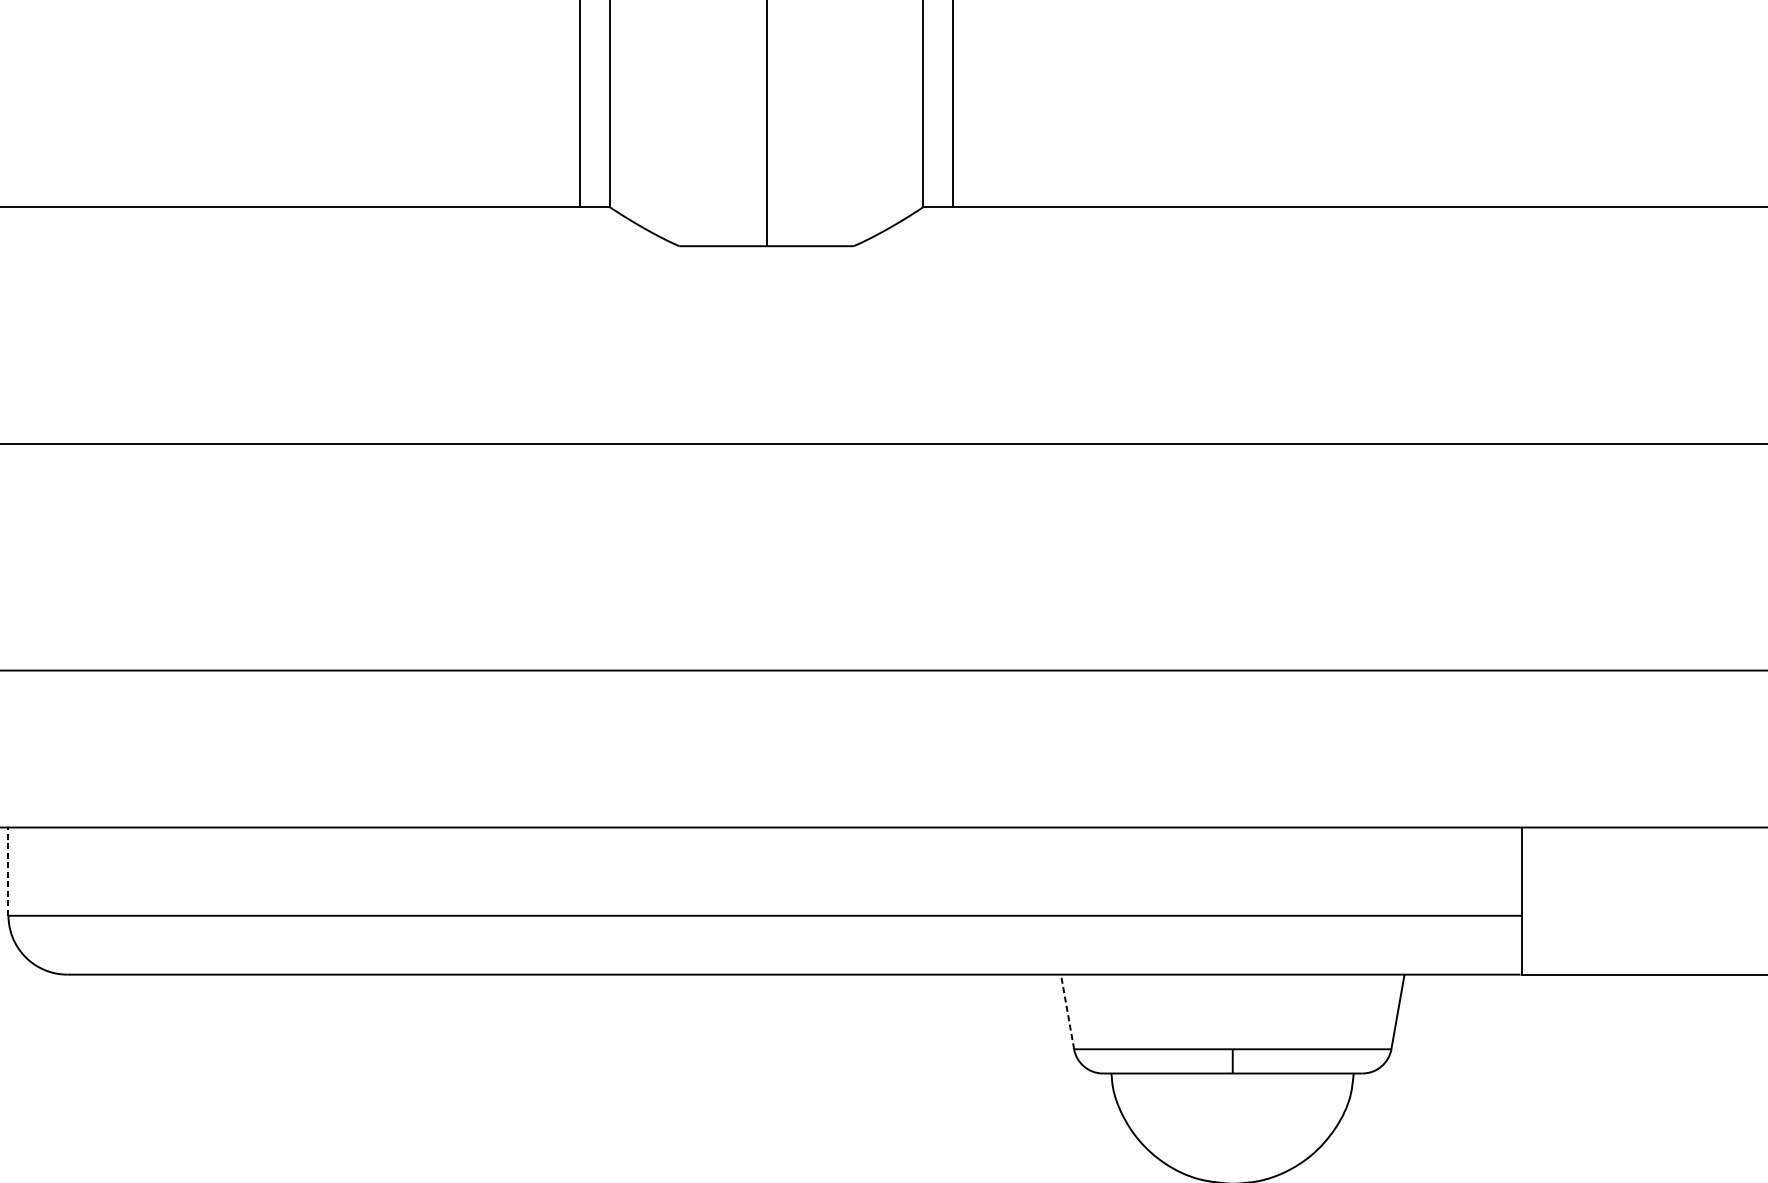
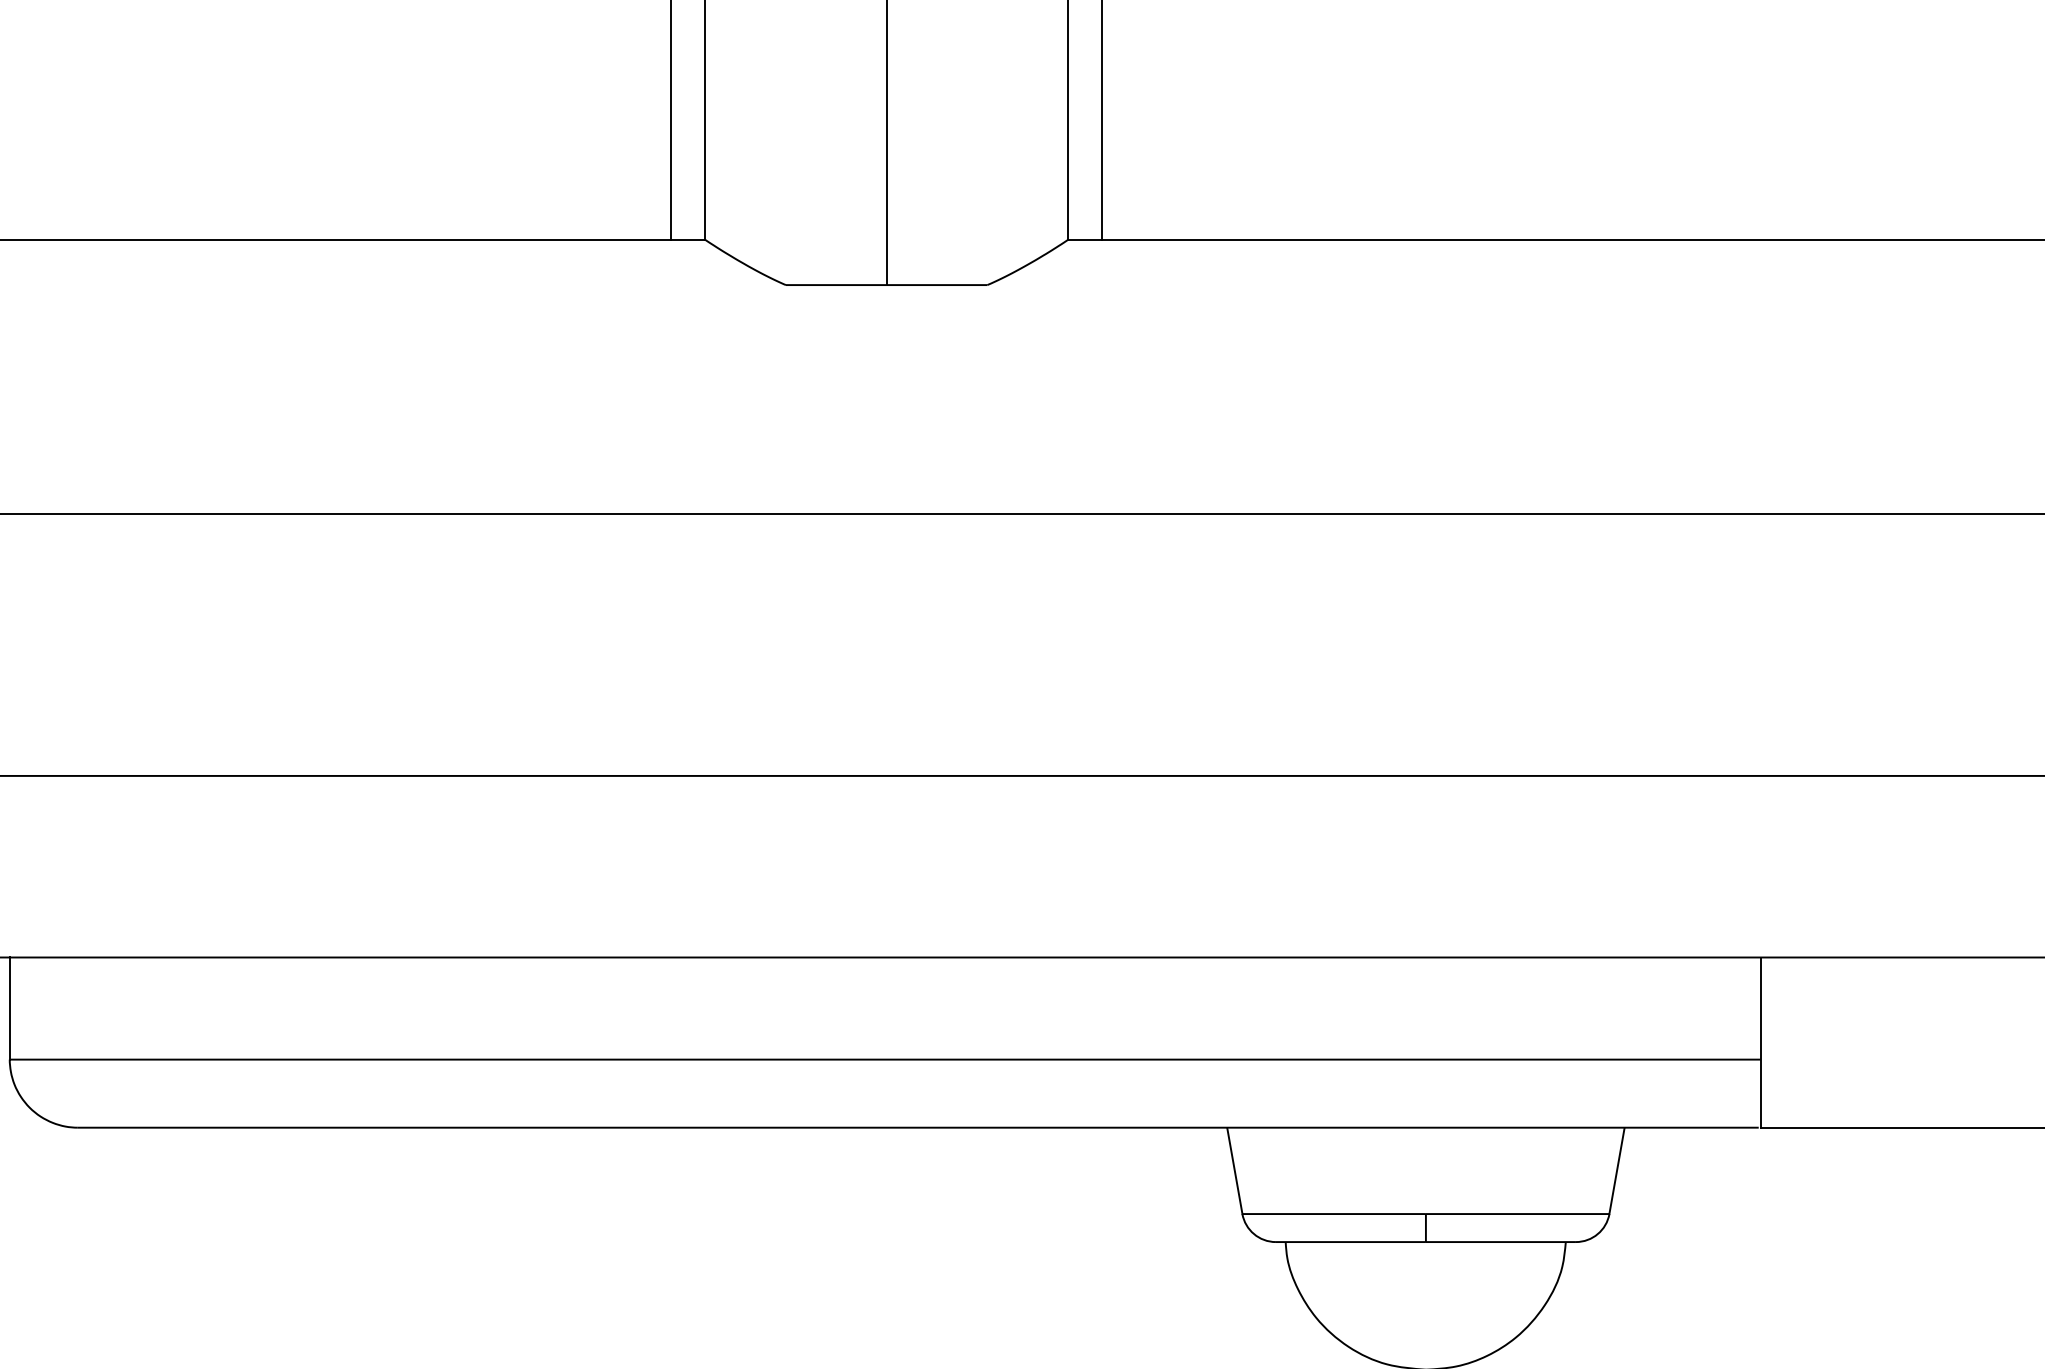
line: (8, 871) -> (9, 1008), dashed -> solid
line: (1067, 1011) -> (1234, 1170), dashed -> solid

